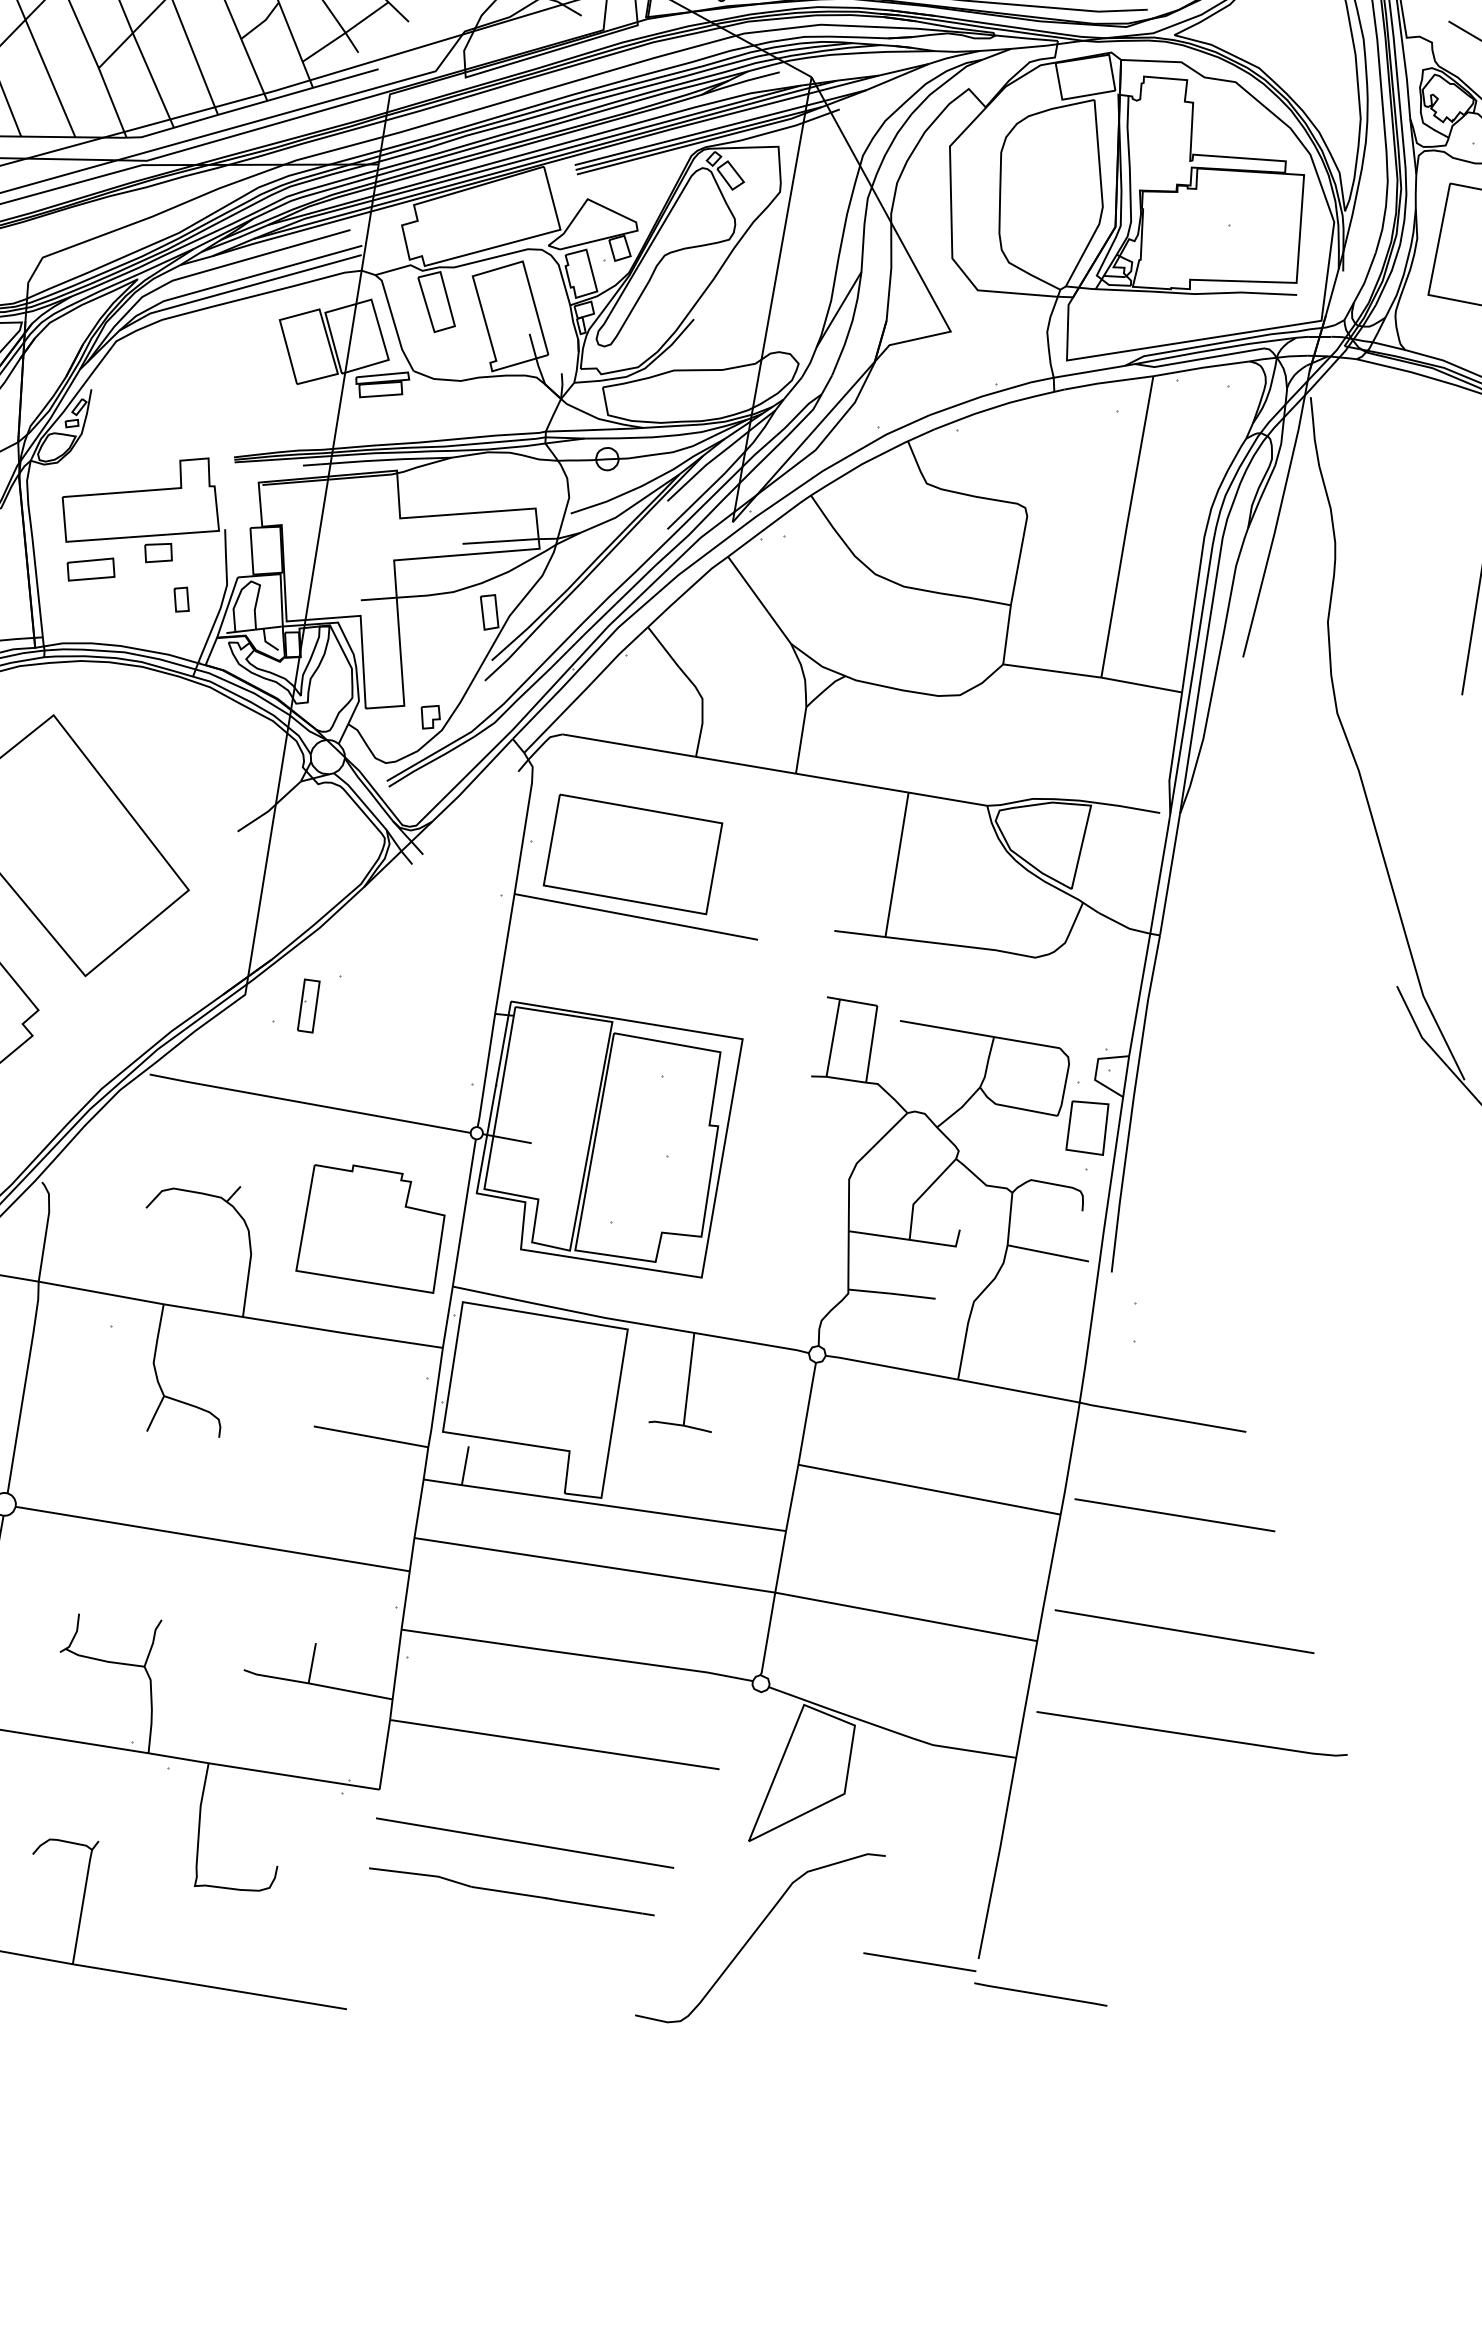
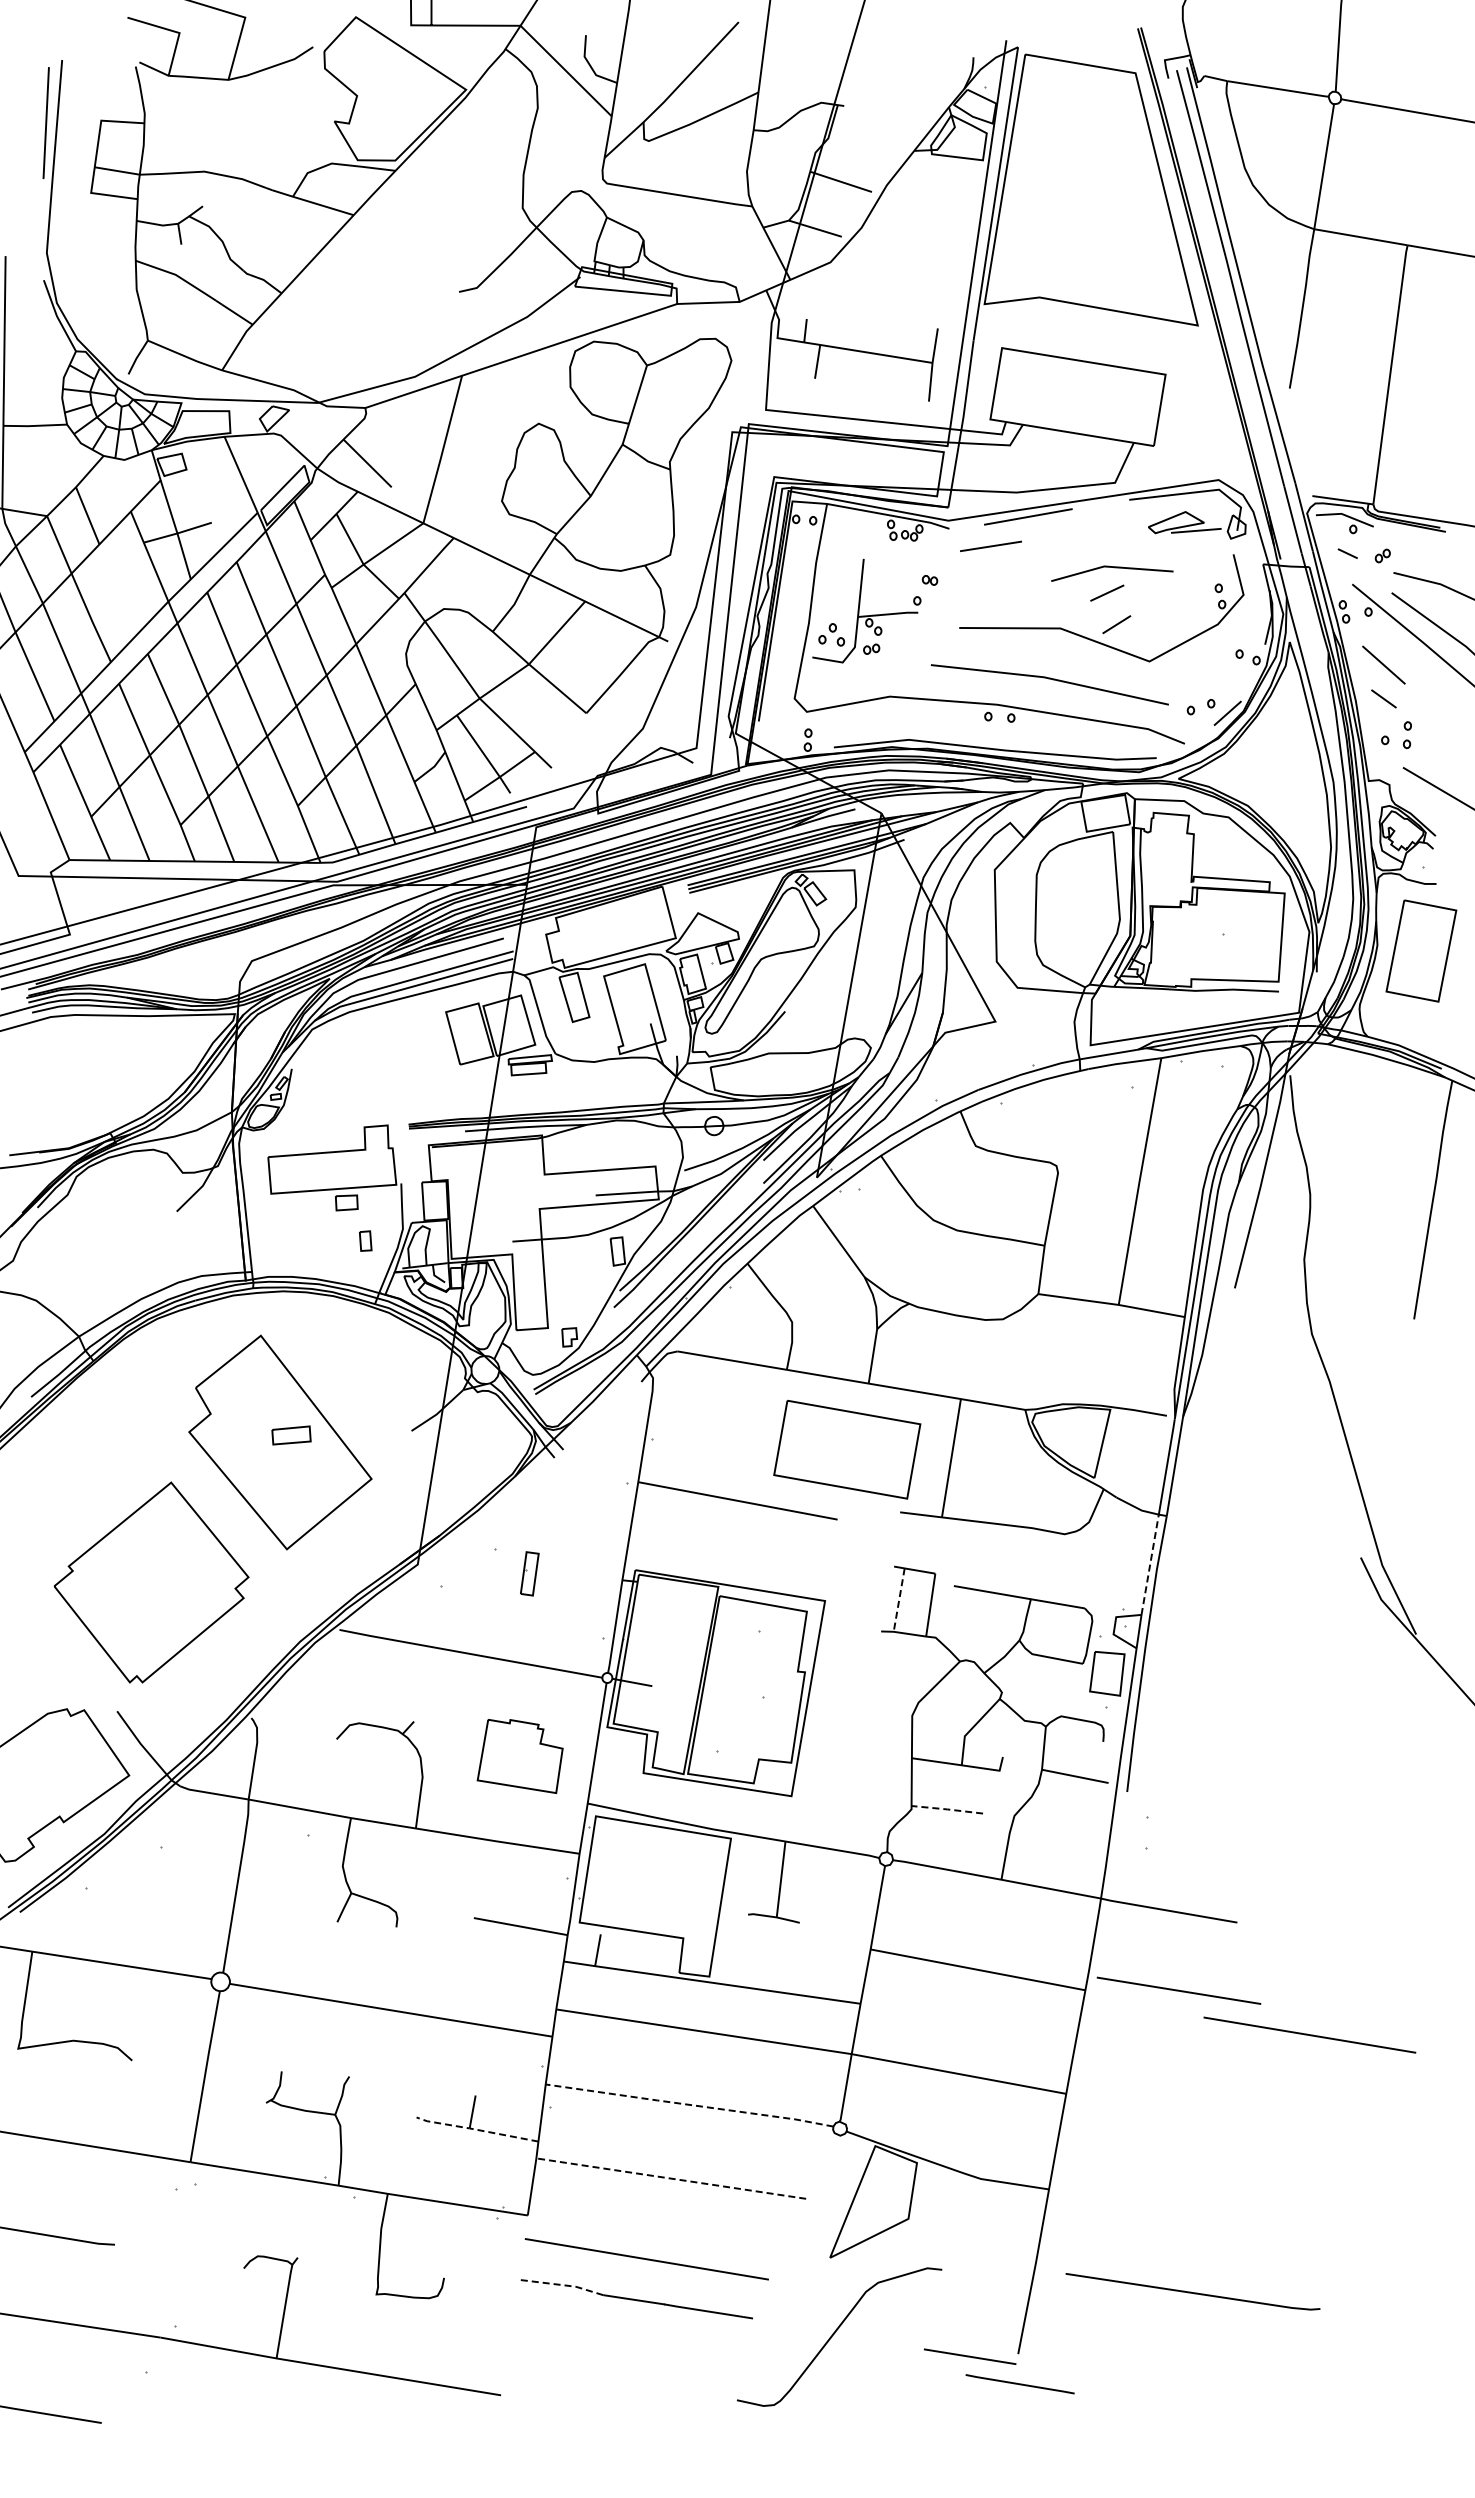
part: (91, 569) -> (291, 1435), moved
part: (633, 854) -> (847, 1449), moved
line: (1140, 994) -> (1150, 1564), solid -> dashed
part: (308, 1005) -> (529, 1573), moved
line: (833, 1038) -> (899, 1600), solid -> dashed
part: (369, 1229) -> (519, 1756), size x0.7
line: (892, 1293) -> (947, 1809), solid -> dashed
line: (1184, 1630) -> (1309, 2034), moved
line: (577, 1654) -> (689, 2104), solid -> dashed
line: (315, 1684) -> (475, 2129), solid -> dashed
line: (1190, 1733) -> (1191, 2291), moved
line: (553, 1744) -> (670, 2178), solid -> dashed
line: (422, 1875) -> (562, 2285), solid -> dashed
line: (1039, 1994) -> (1019, 2384), moved

